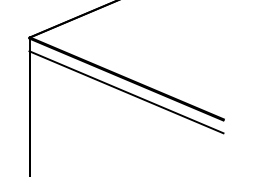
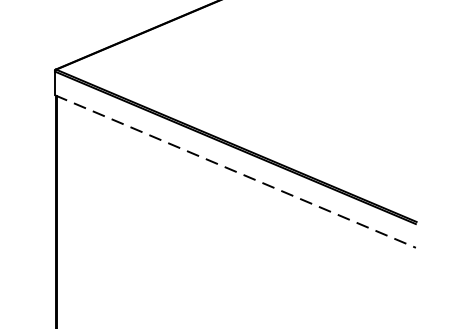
line: (126, 92) -> (235, 171), solid -> dashed

